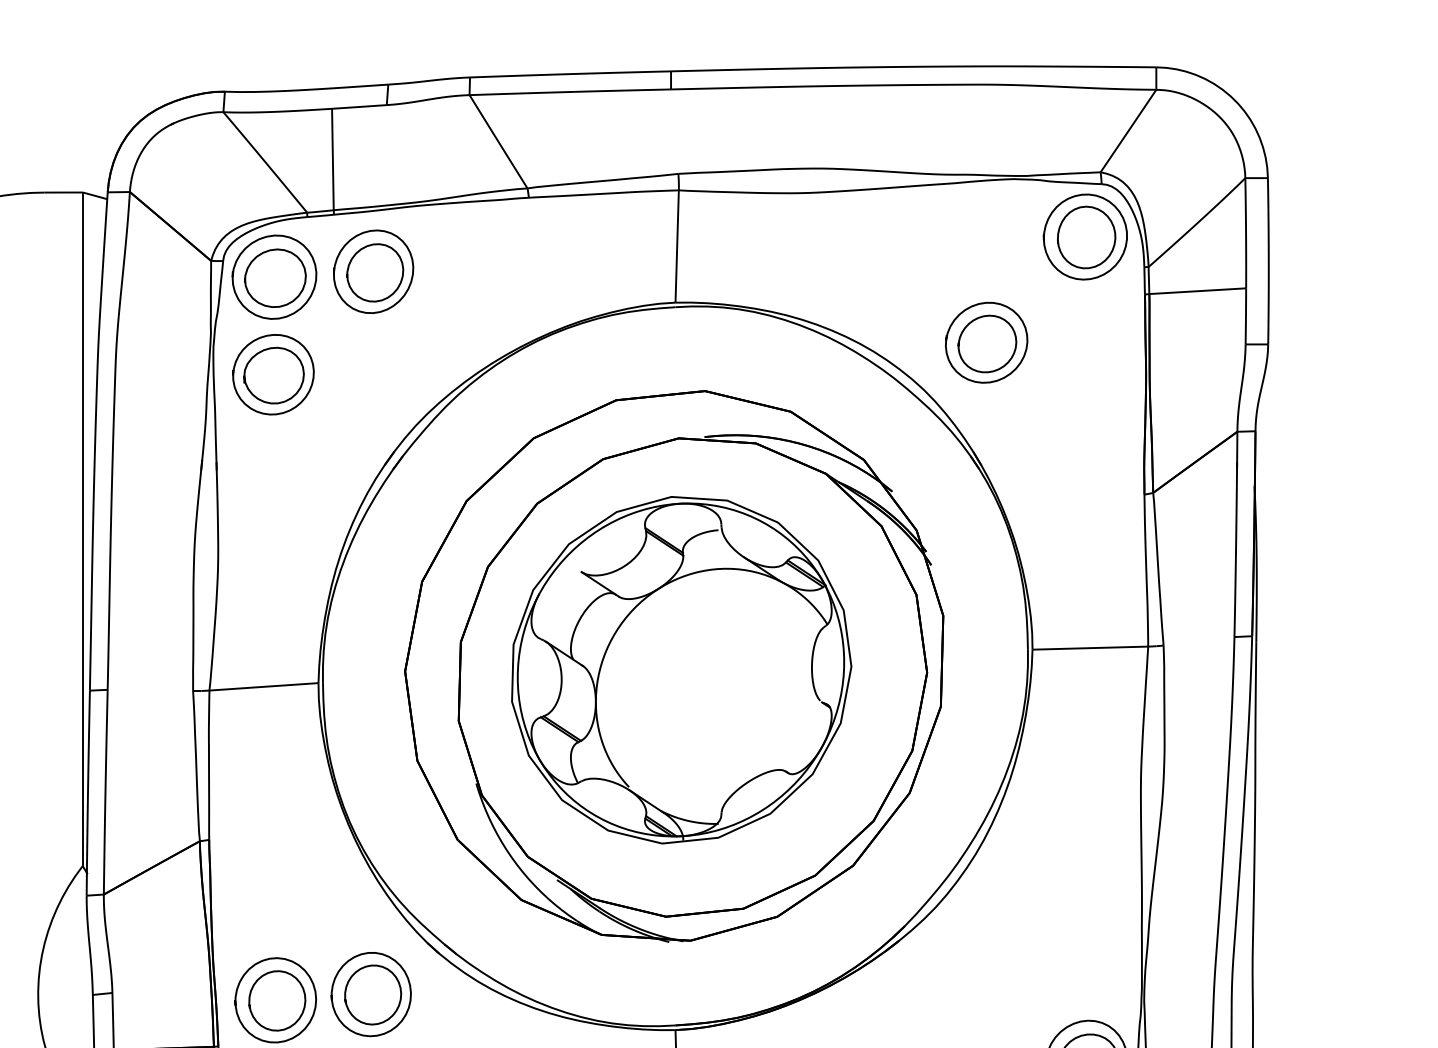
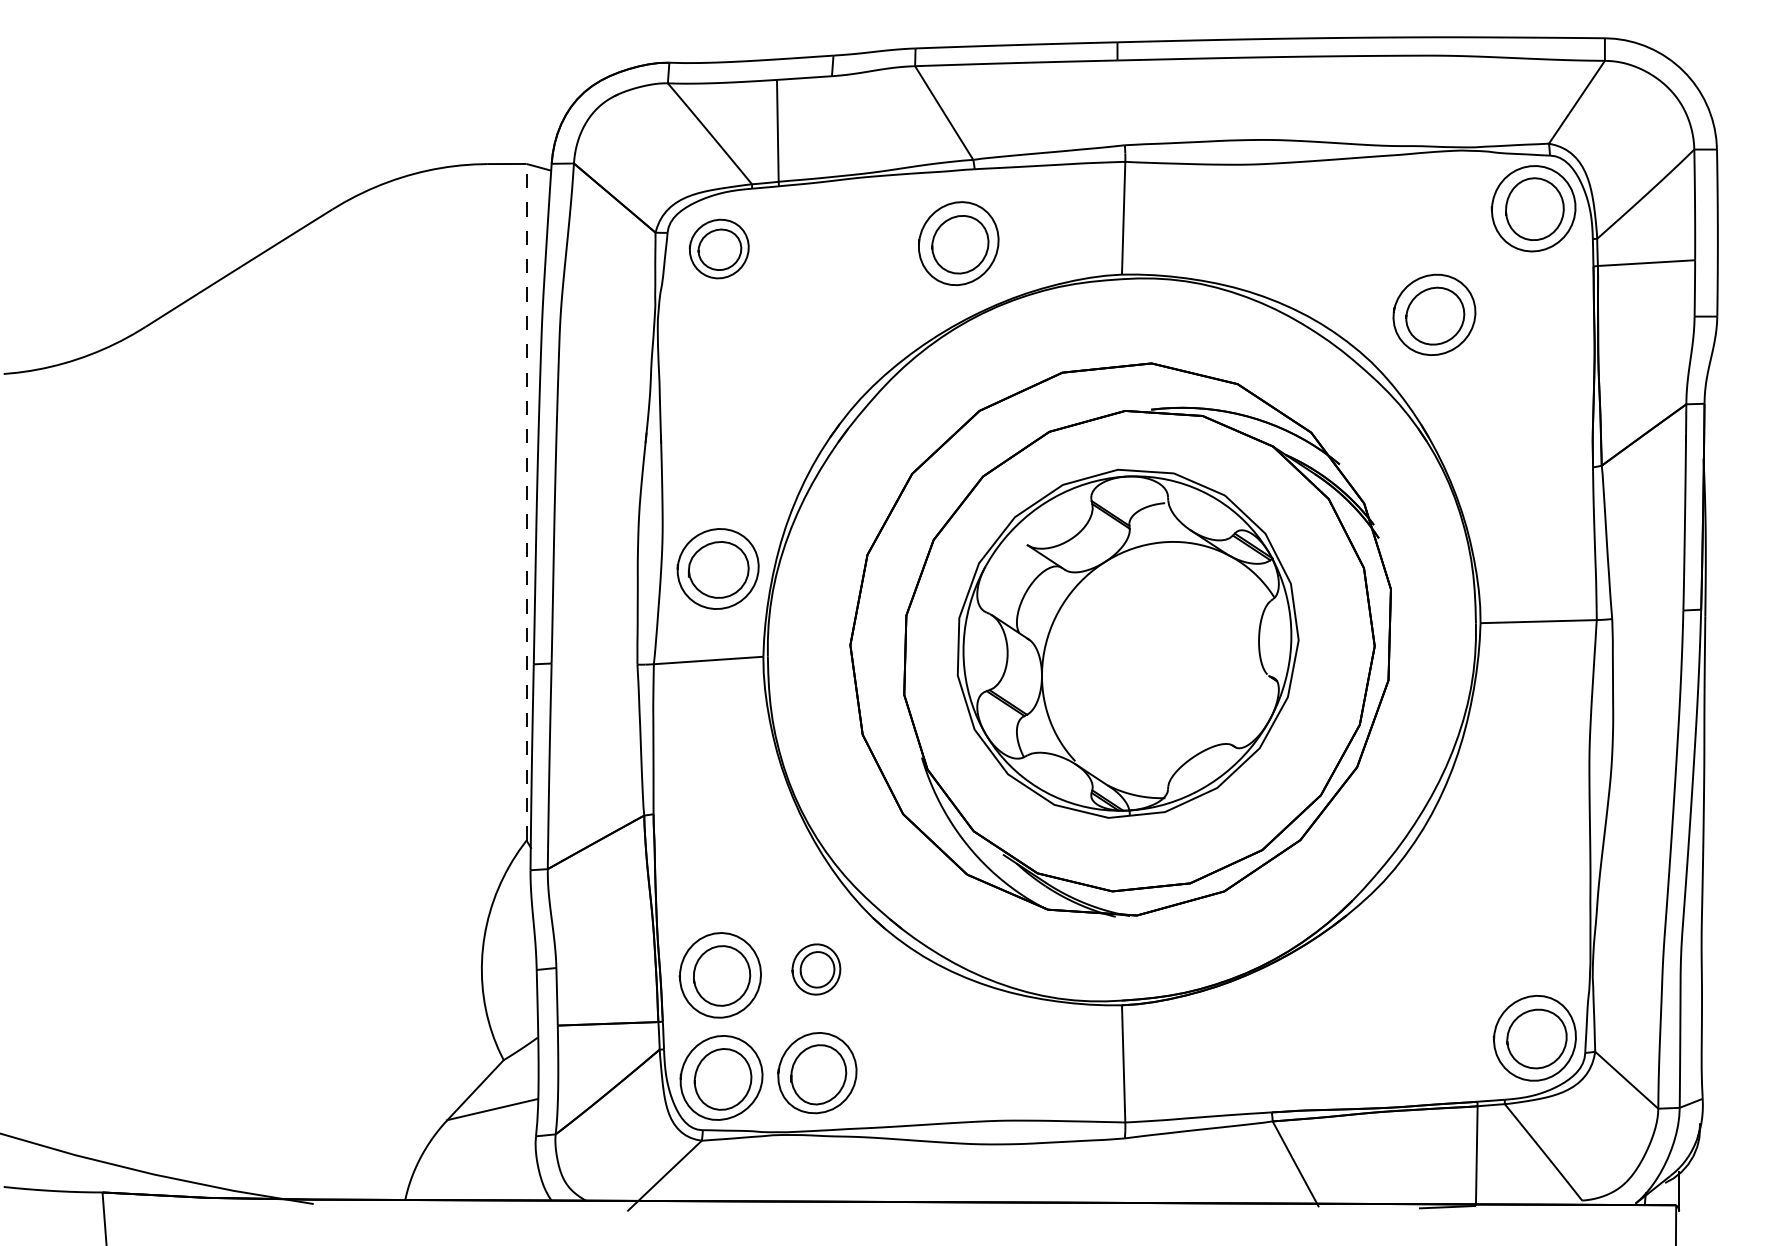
part: (373, 271) -> (958, 243), moved
part: (274, 276) -> (719, 248), size x0.7
part: (272, 374) -> (717, 568), moved
line: (82, 528) -> (526, 501), solid -> dashed
part: (371, 994) -> (816, 969), size x0.6

